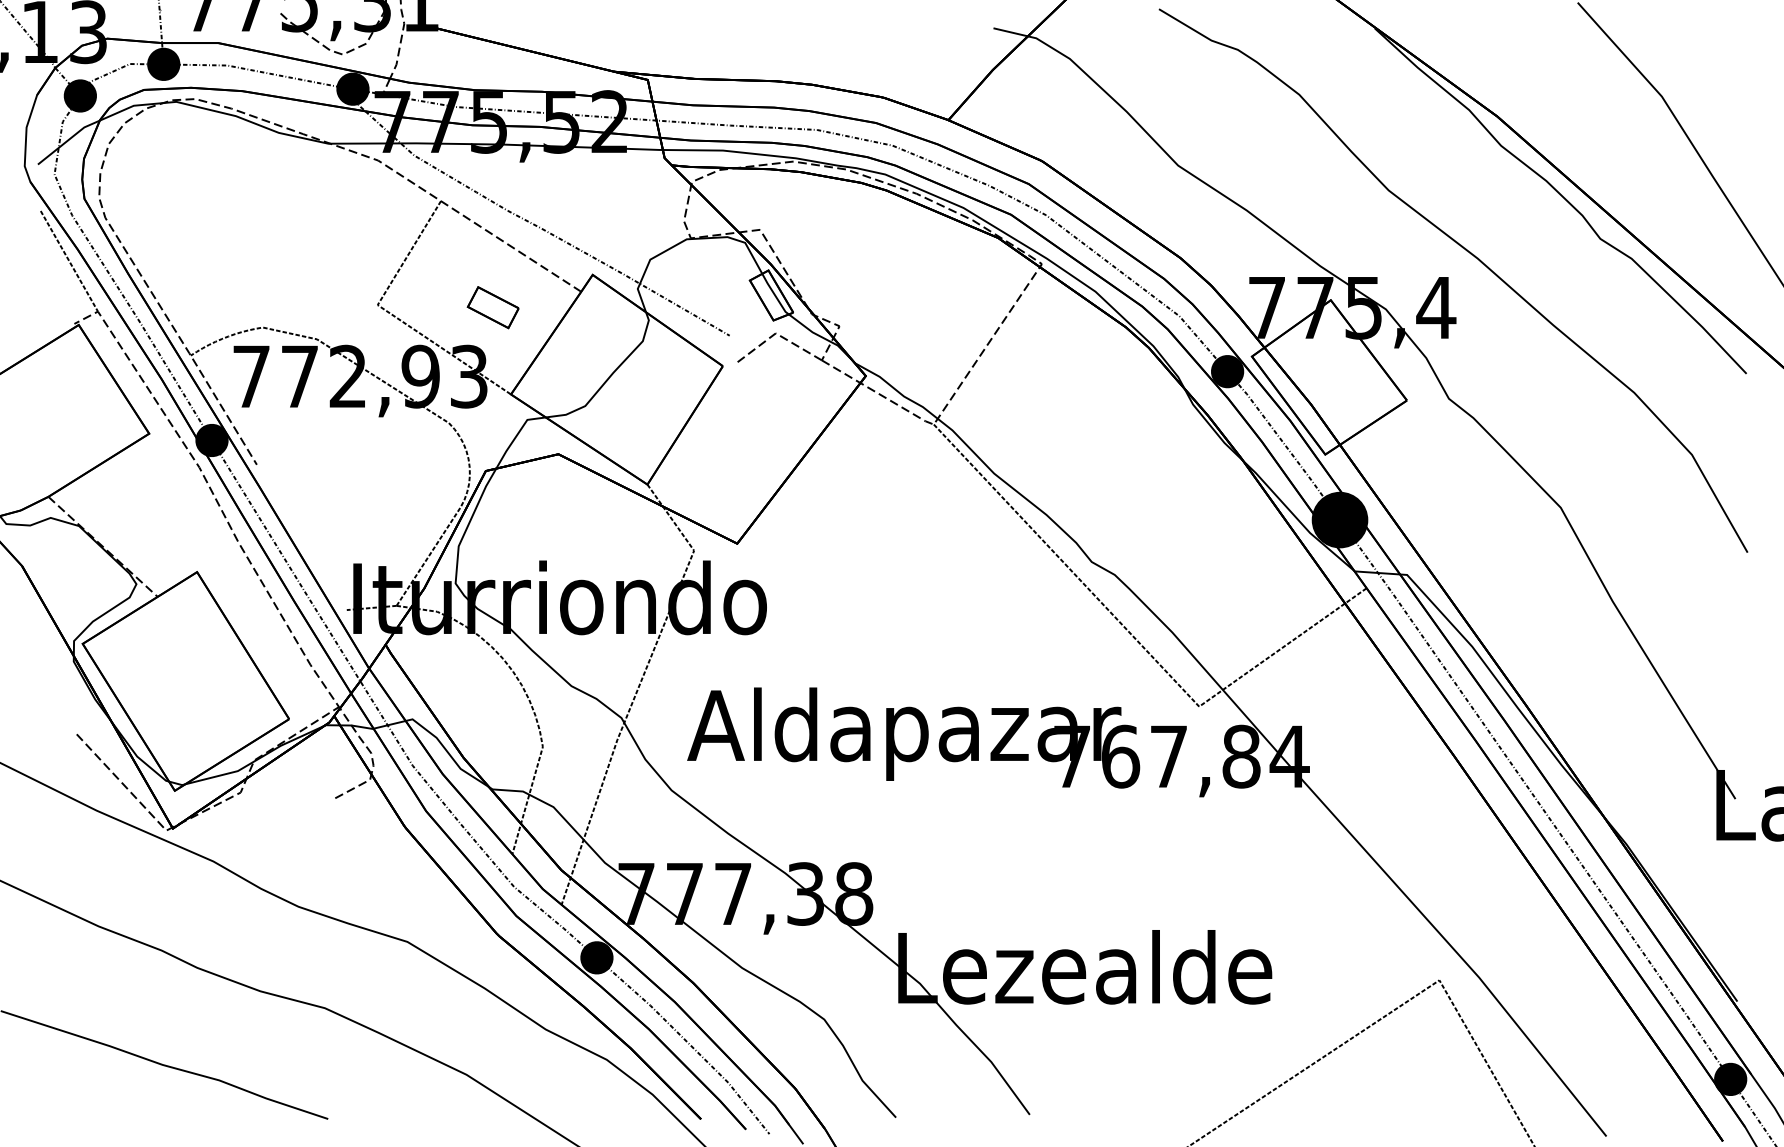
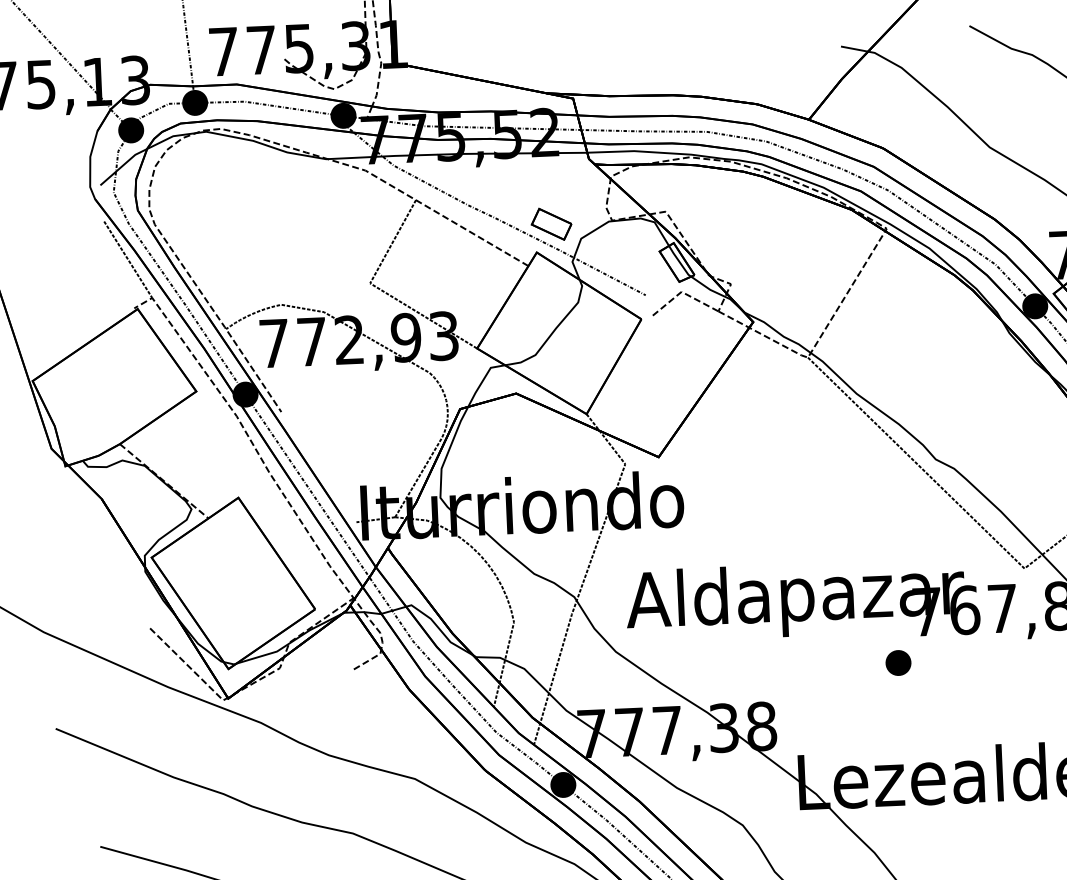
part: (492, 307) -> (551, 224), moved
part: (1032, 820) -> (898, 663), added

